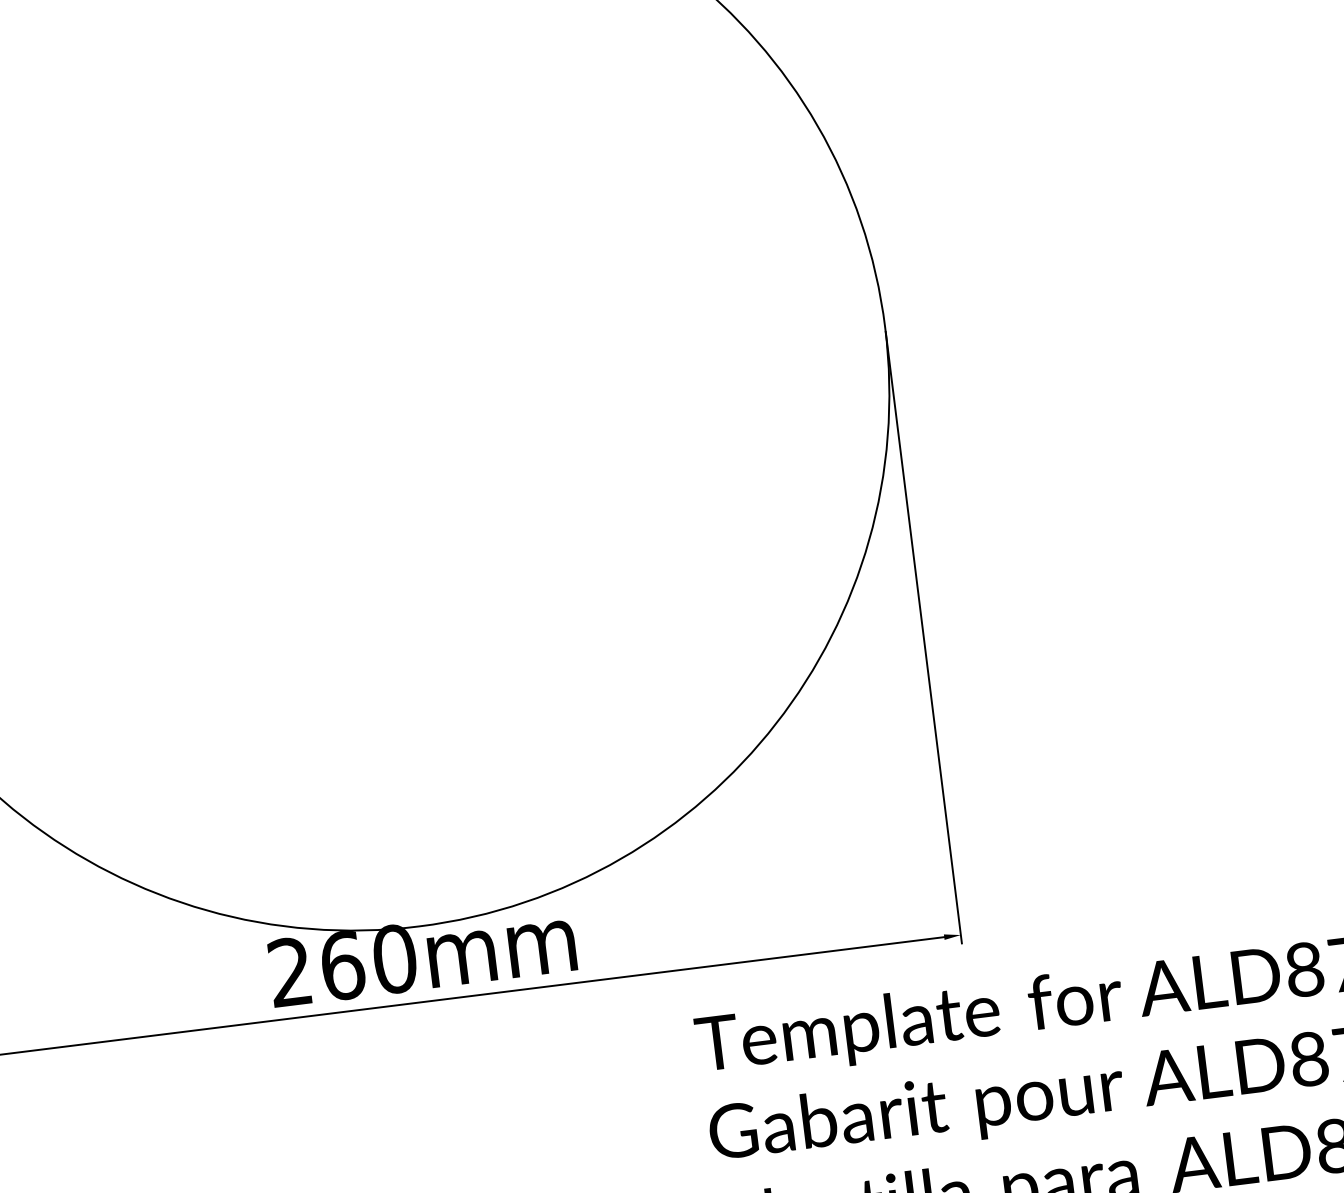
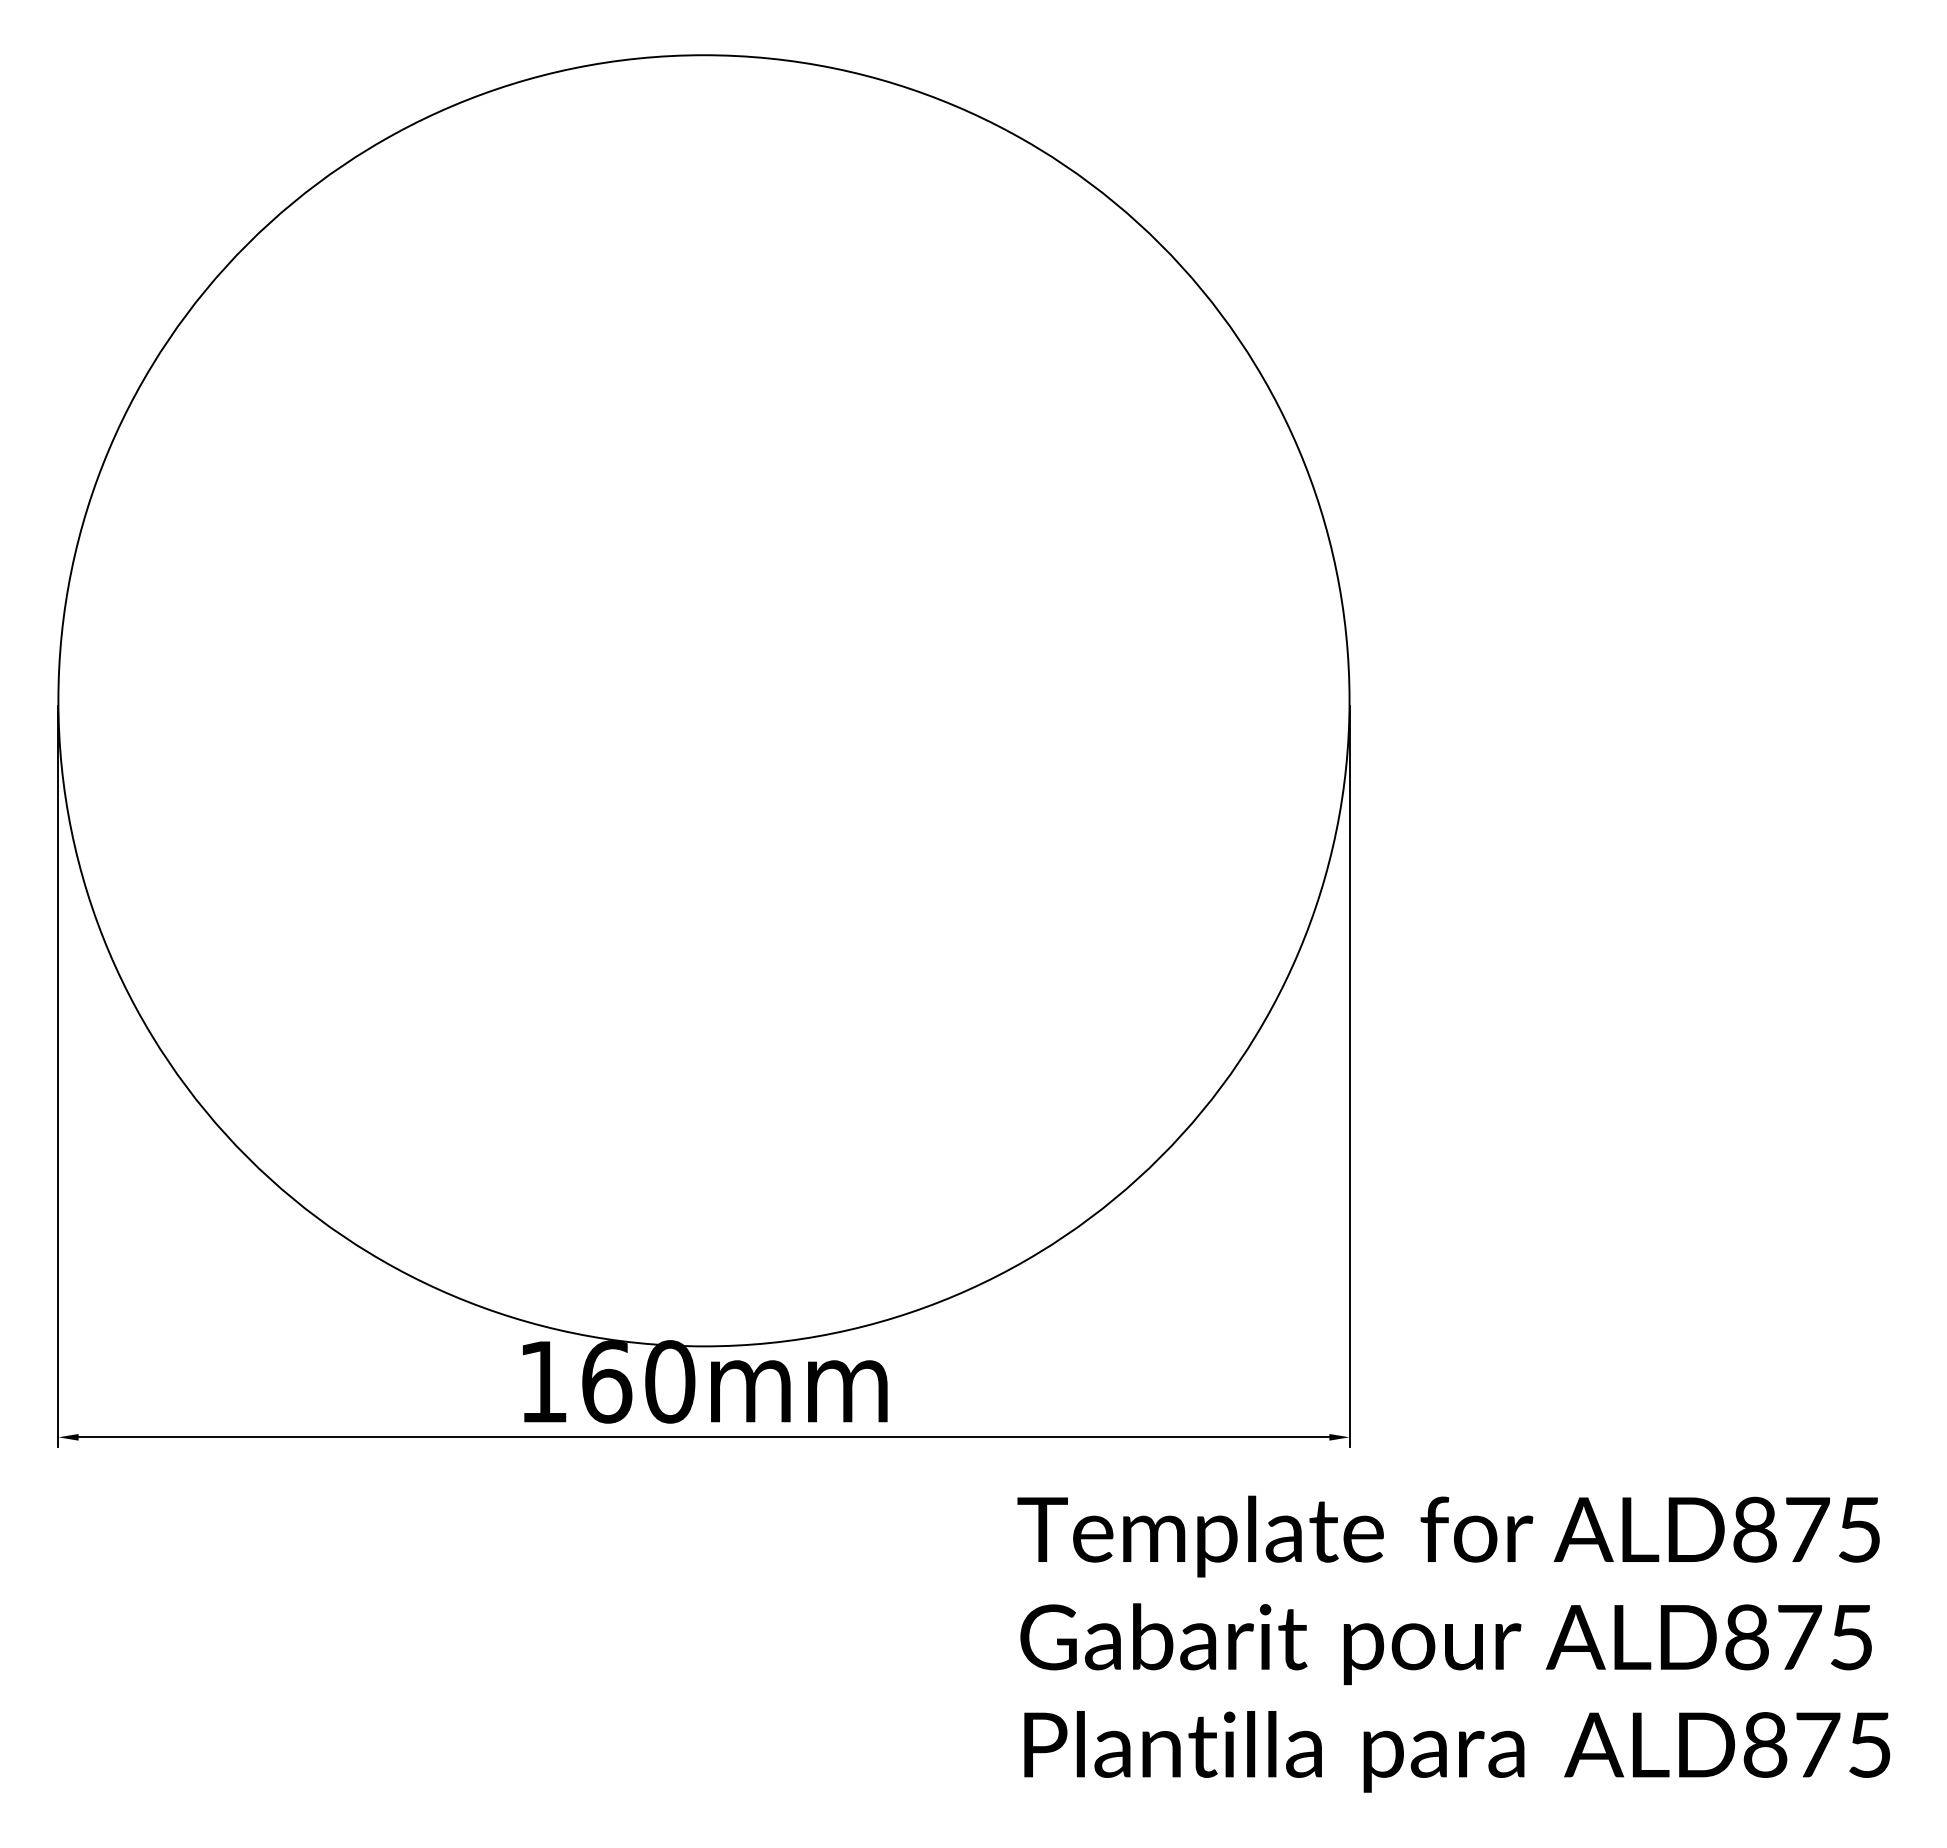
text: (289, 971) -> (542, 1381), 260mm -> 160mm

